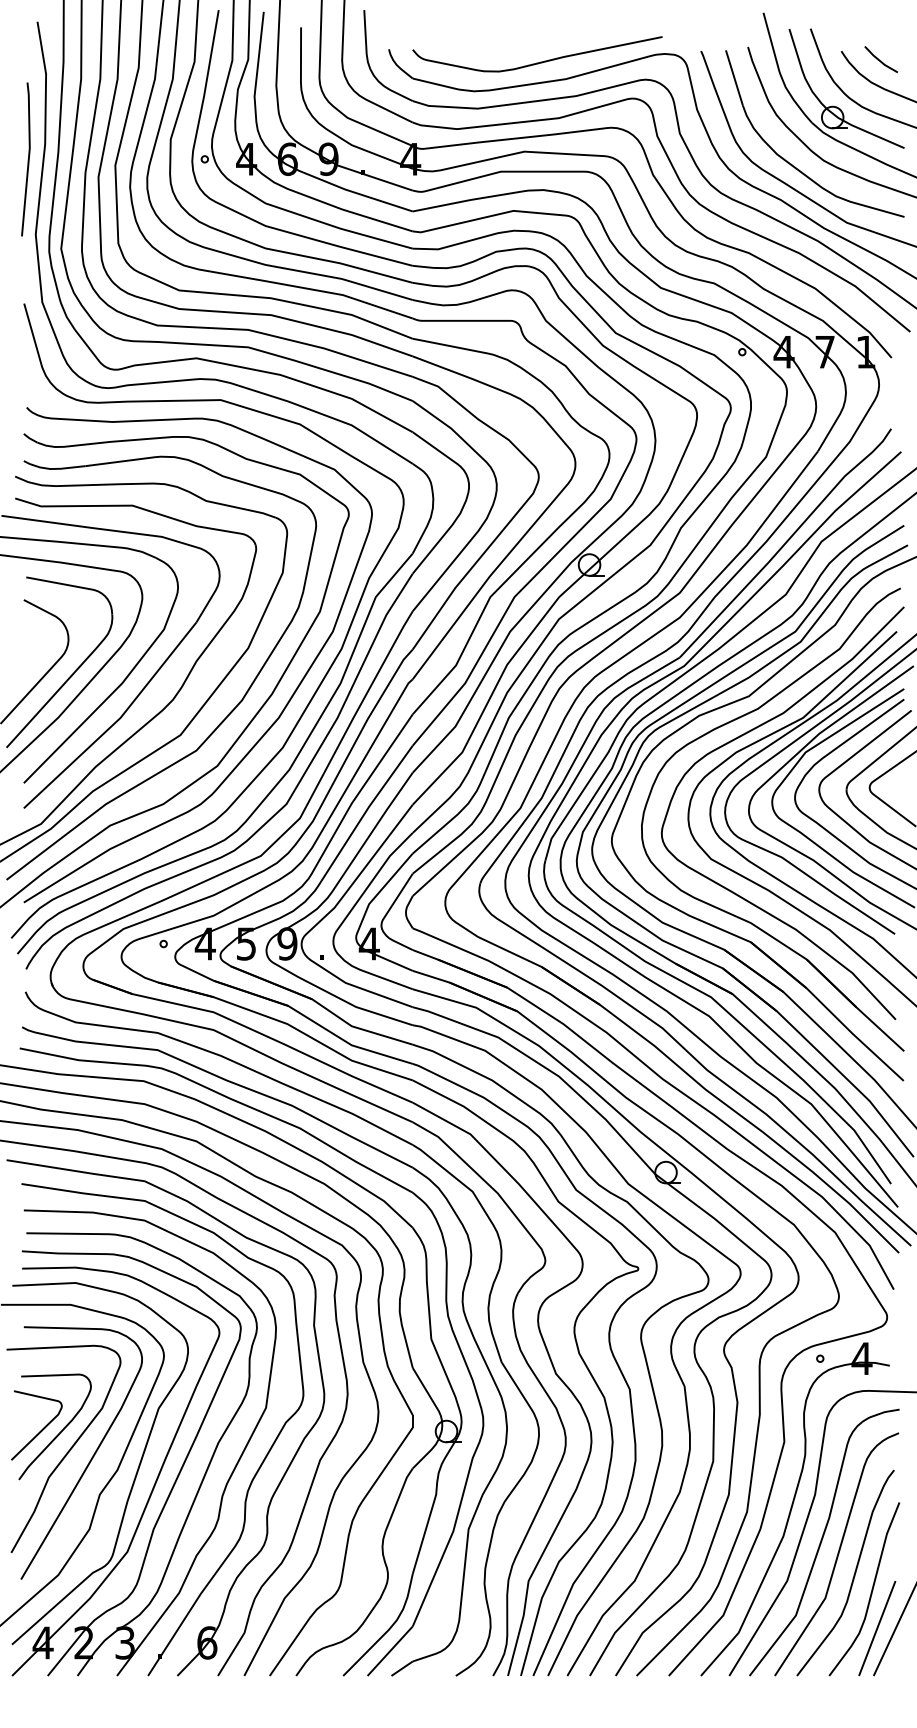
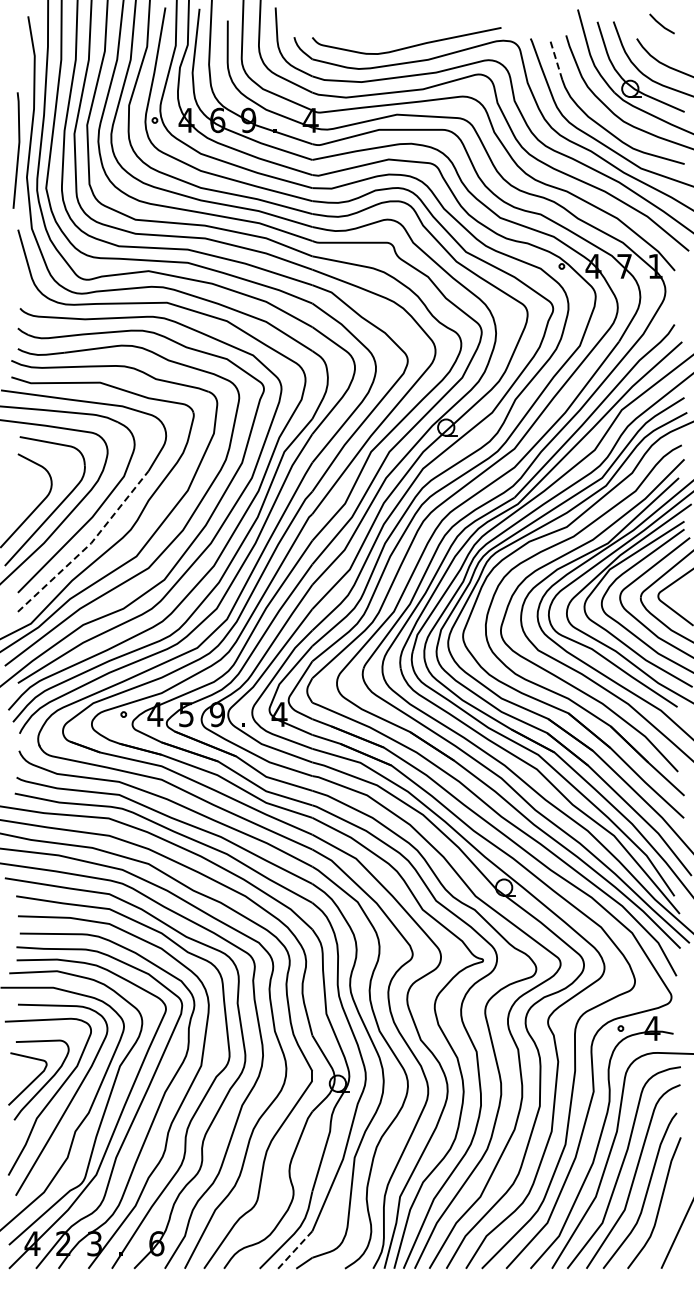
line: (879, 58) -> (660, 23), moved
line: (733, 77) -> (555, 58), solid -> dashed
line: (27, 159) -> (17, 150), moved
line: (118, 720) -> (89, 545), solid -> dashed
line: (876, 1628) -> (663, 1232), removed
line: (390, 1650) -> (295, 1249), solid -> dashed

